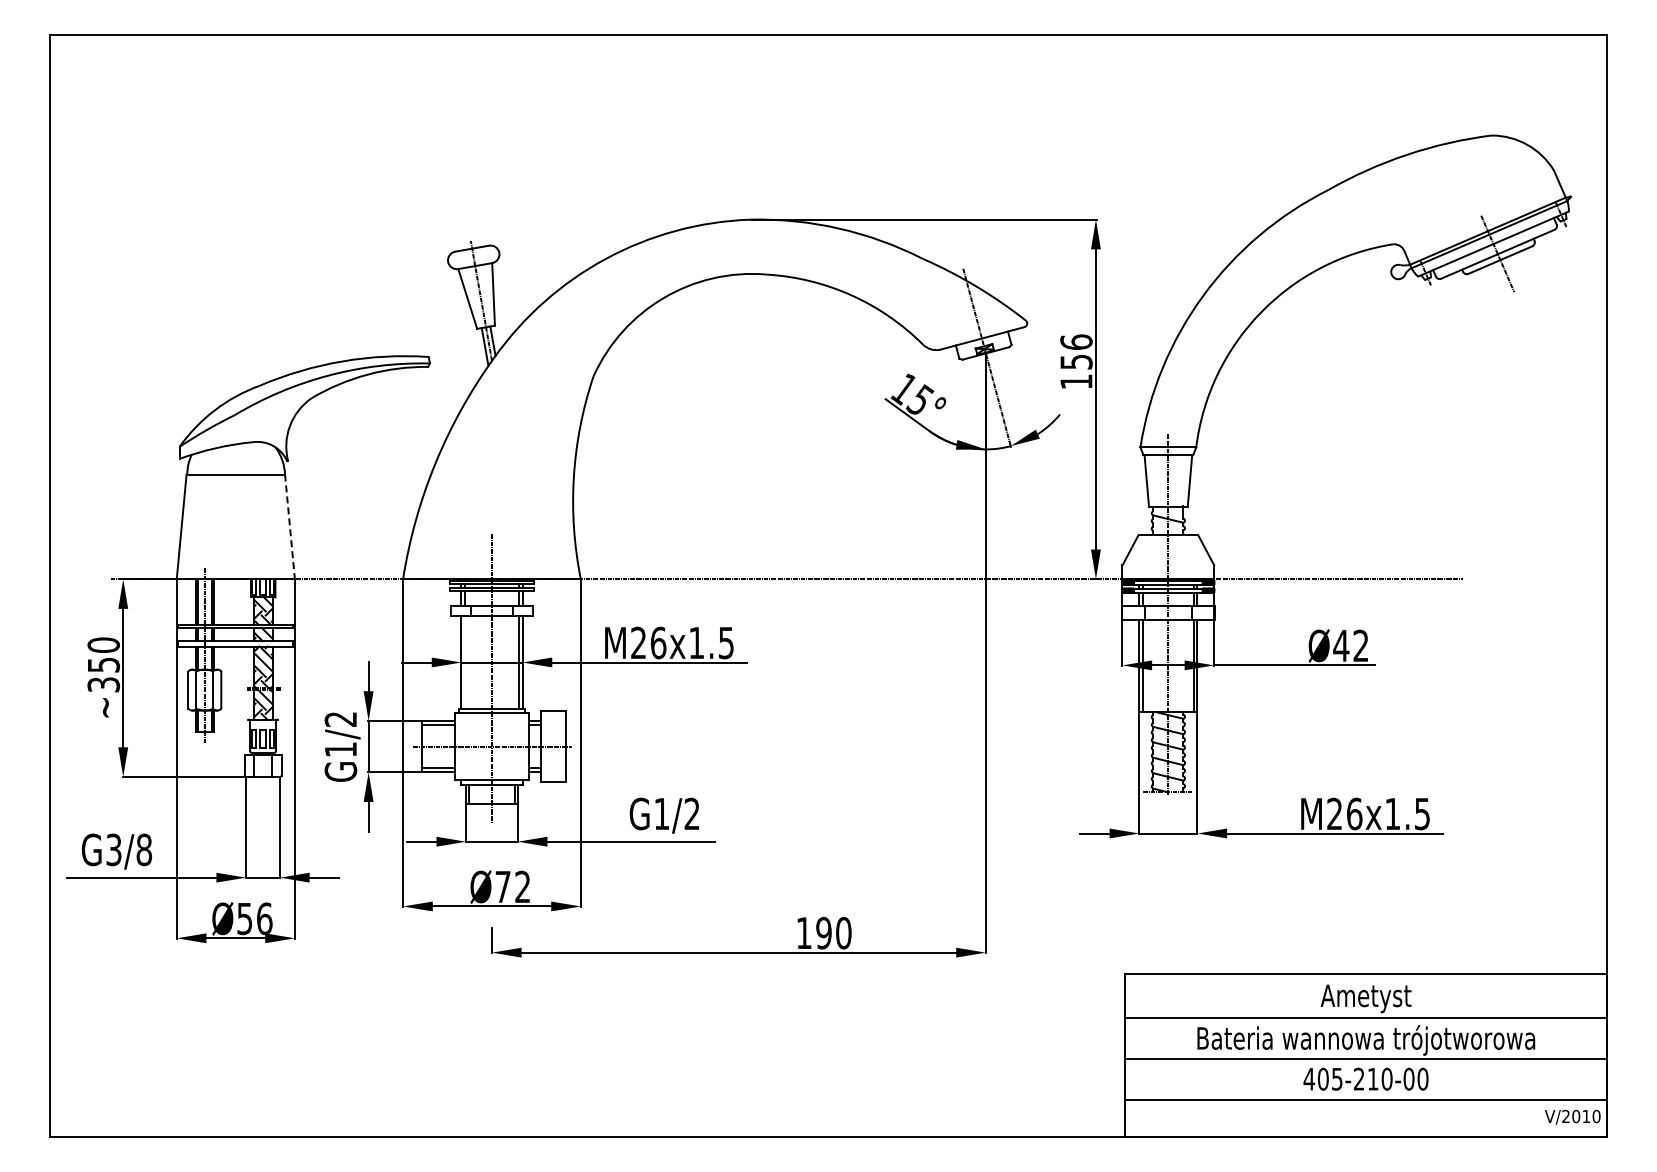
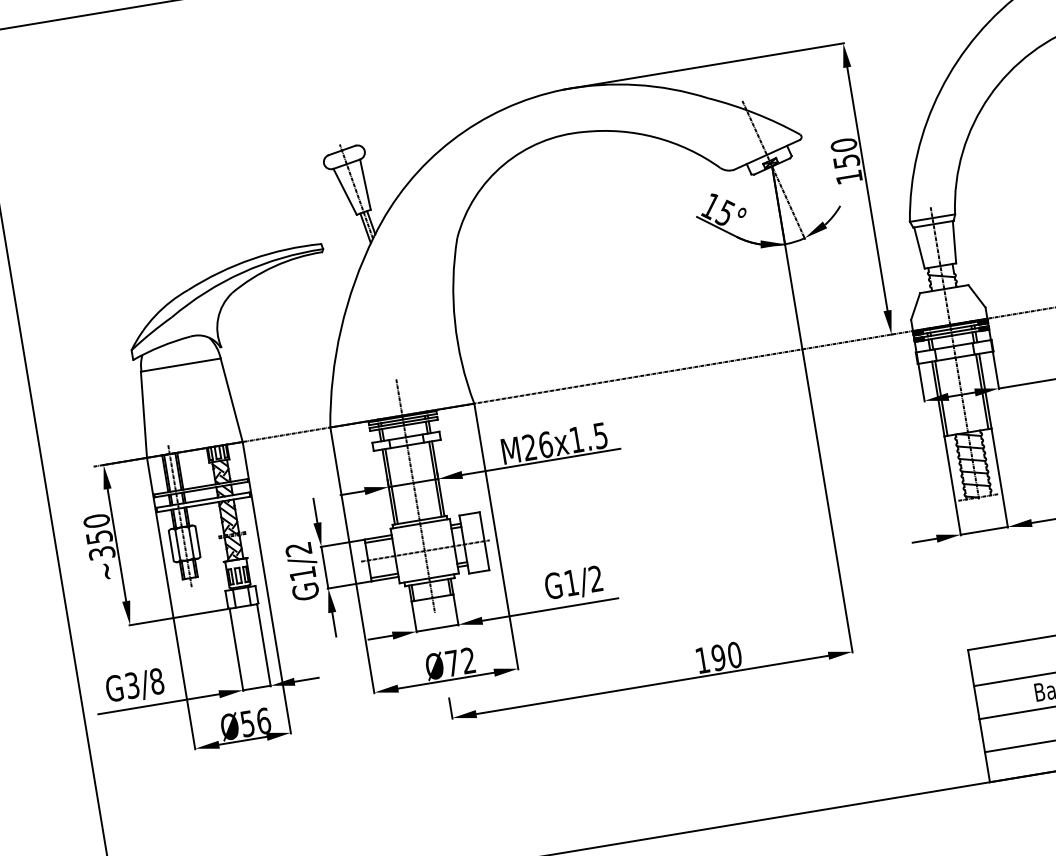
text: (1076, 342) -> (844, 145), 156 -> 150
line: (289, 526) -> (231, 400), dashed -> solid
line: (464, 662) -> (391, 486), added

